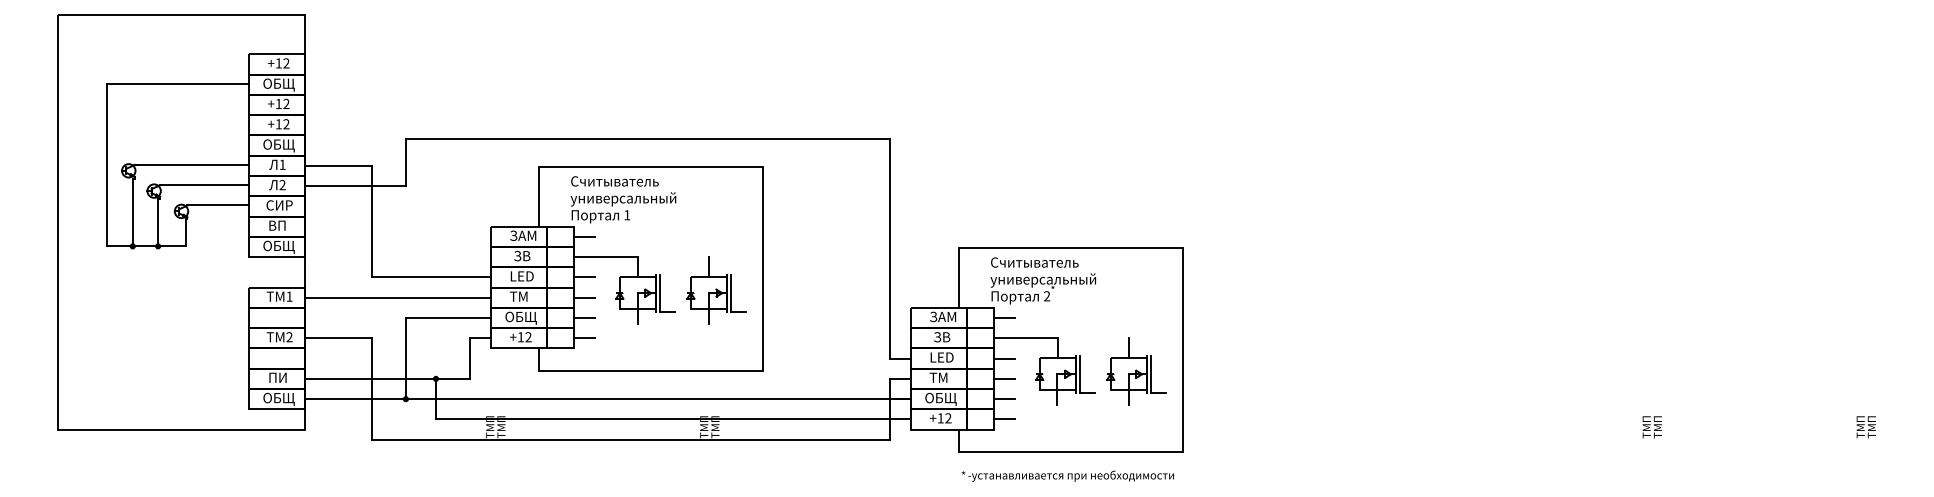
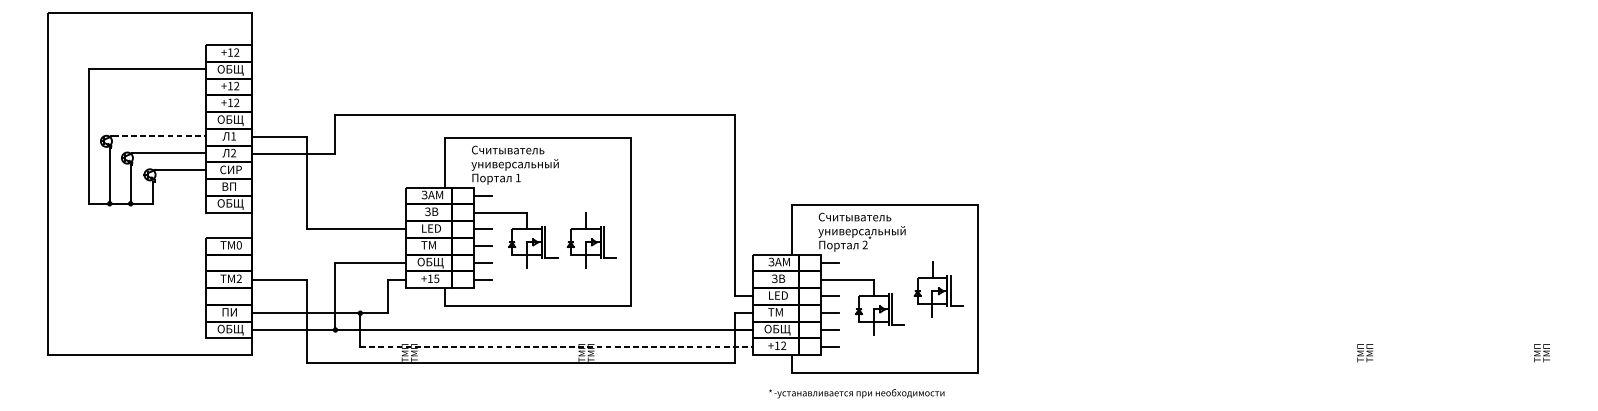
line: (193, 164) -> (159, 136), solid -> dashed
text: (289, 296) -> (239, 245), 1 -> 0
line: (398, 297) -> (329, 245), removed
text: (528, 337) -> (436, 279), +12 -> +15
part: (1136, 371) -> (939, 288), moved
line: (673, 419) -> (556, 346), solid -> dashed
text: (1067, 475) -> (856, 393), moved

